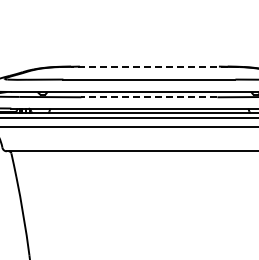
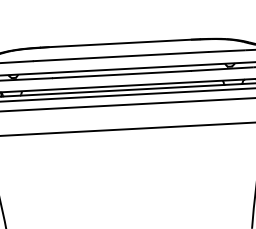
line: (148, 66) -> (119, 43), dashed -> solid
line: (148, 97) -> (121, 74), dashed -> solid

